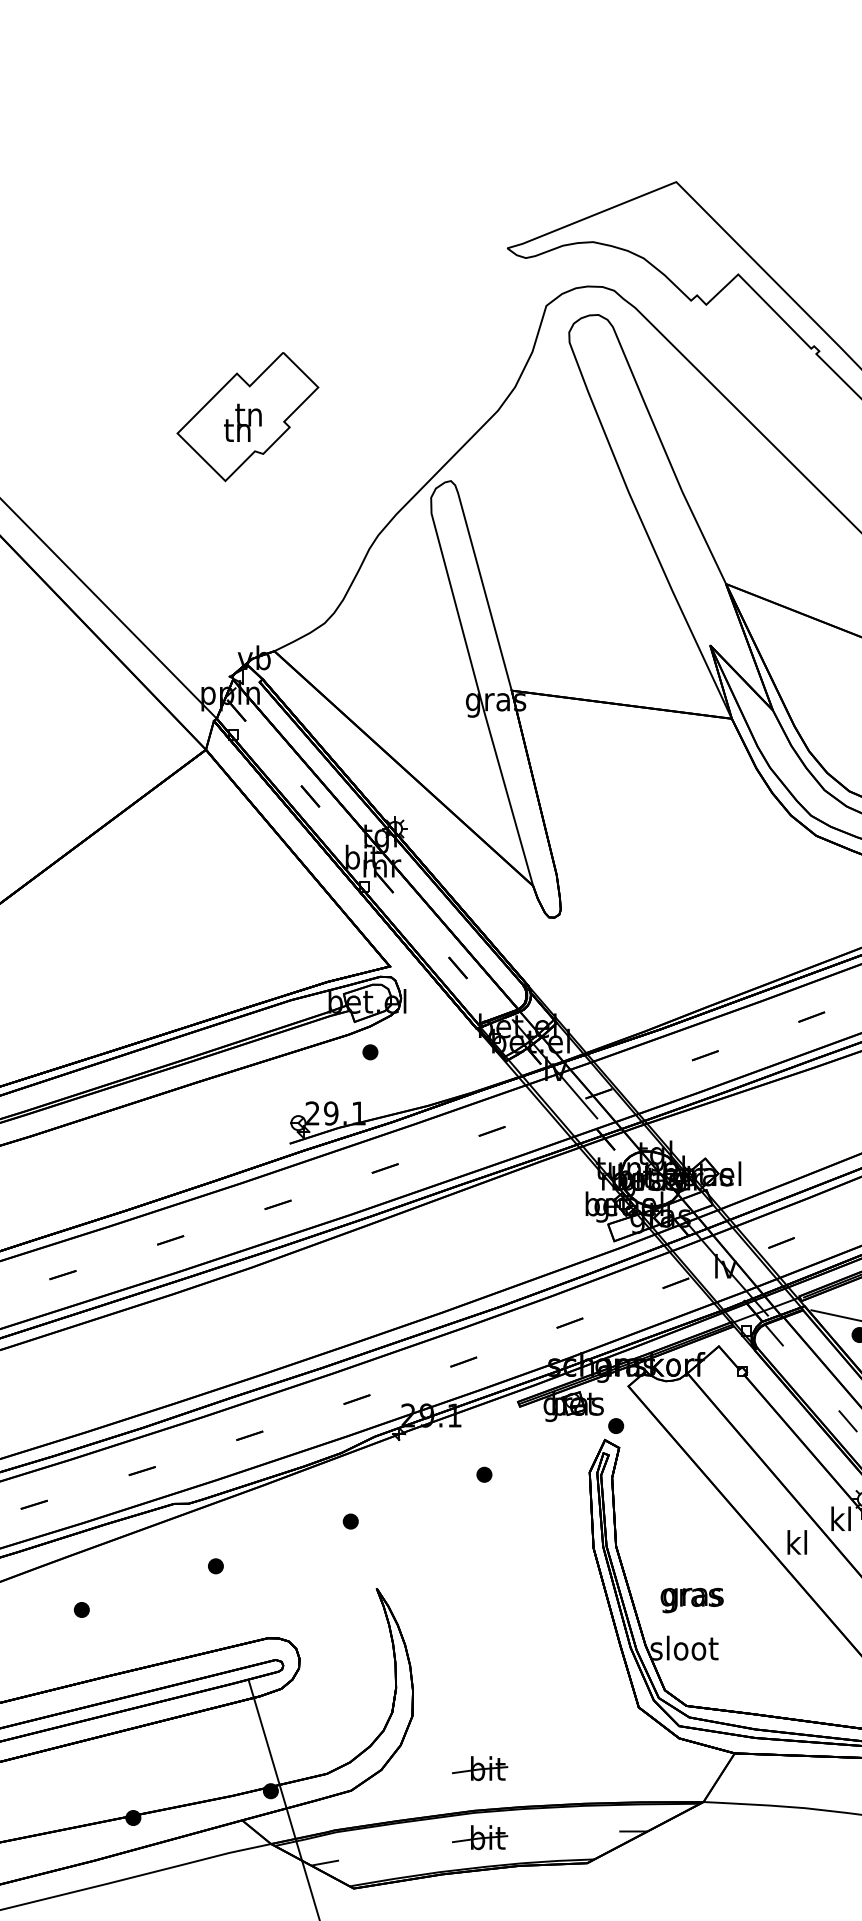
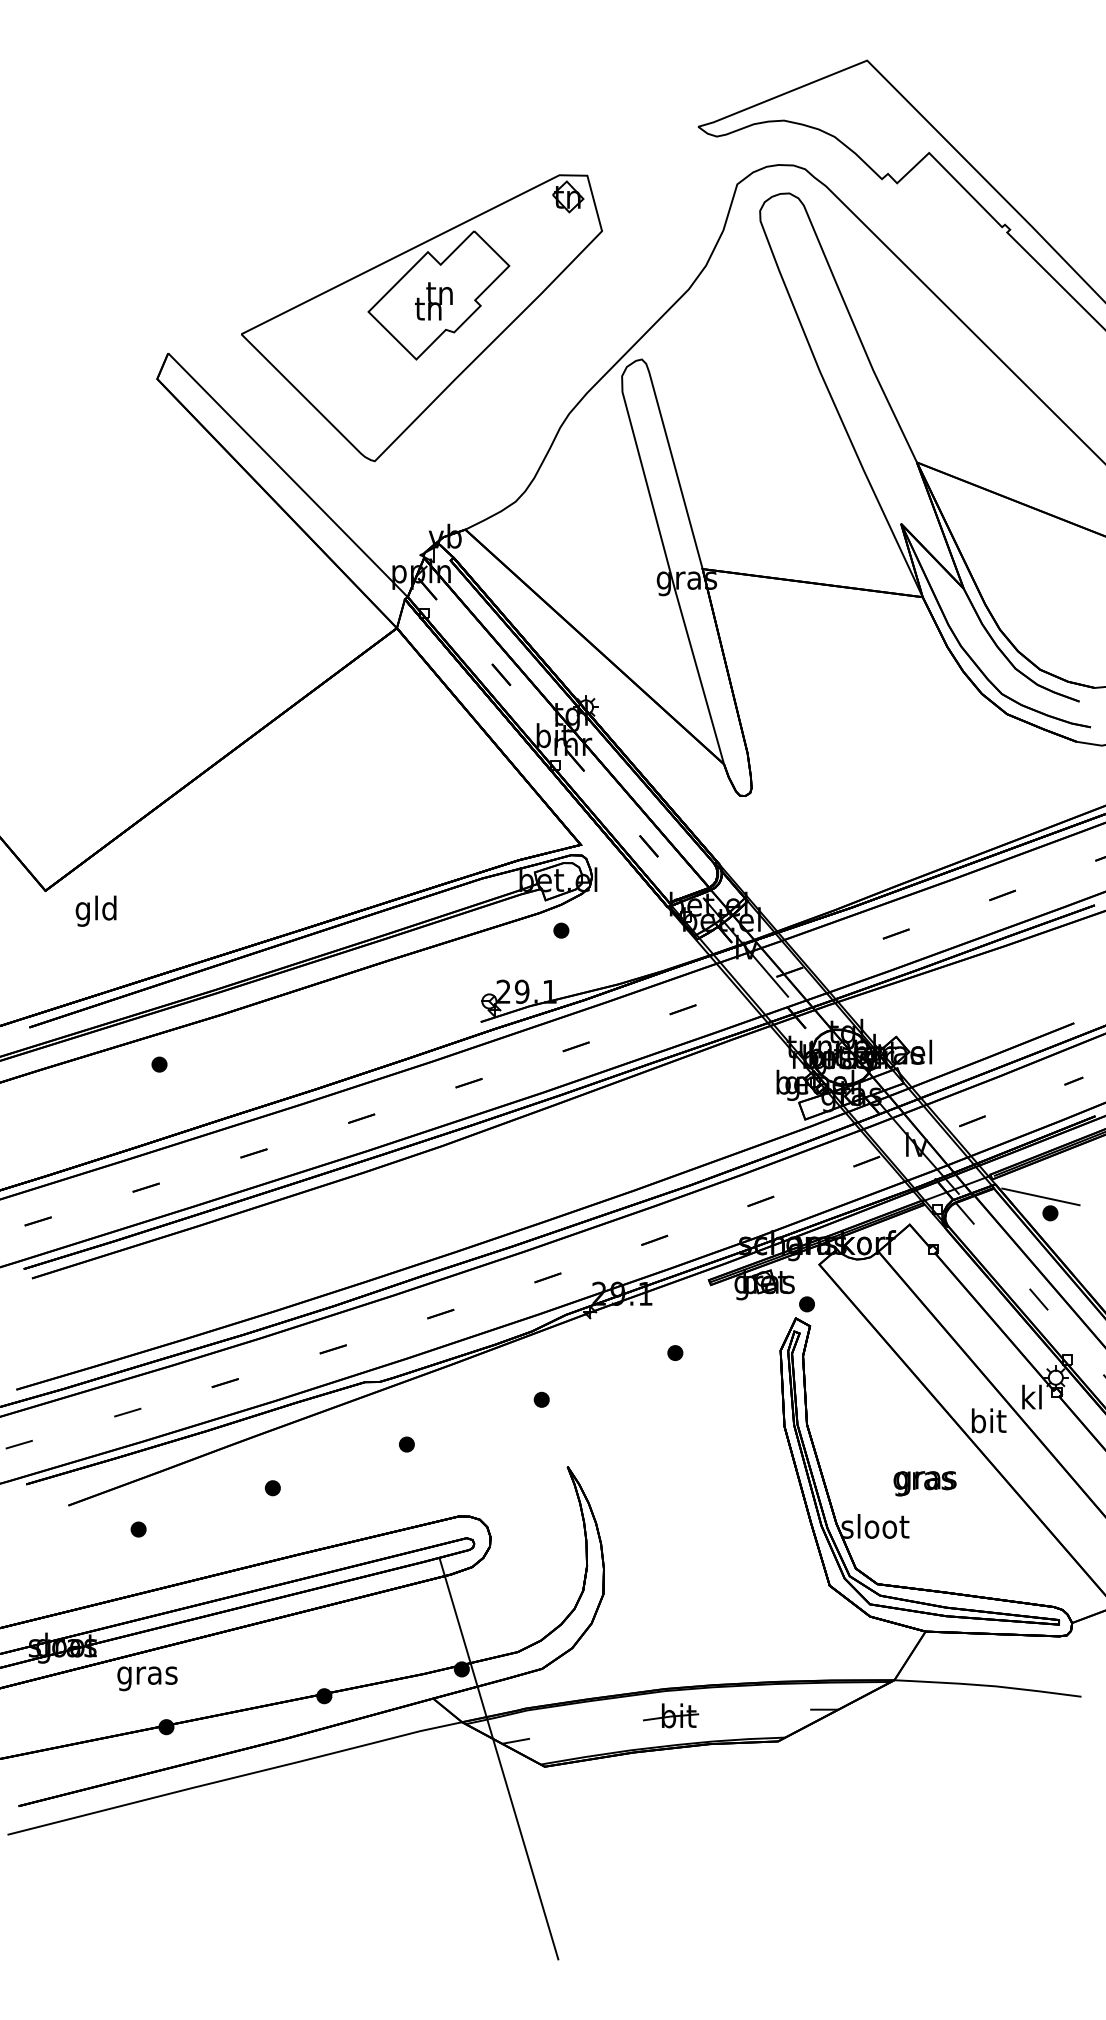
part: (230, 440) -> (421, 318), added
text: (797, 1542) -> (988, 1420), kl -> bit
text: (691, 1600) -> (924, 1483), moved
part: (480, 1768) -> (671, 1646), removed

